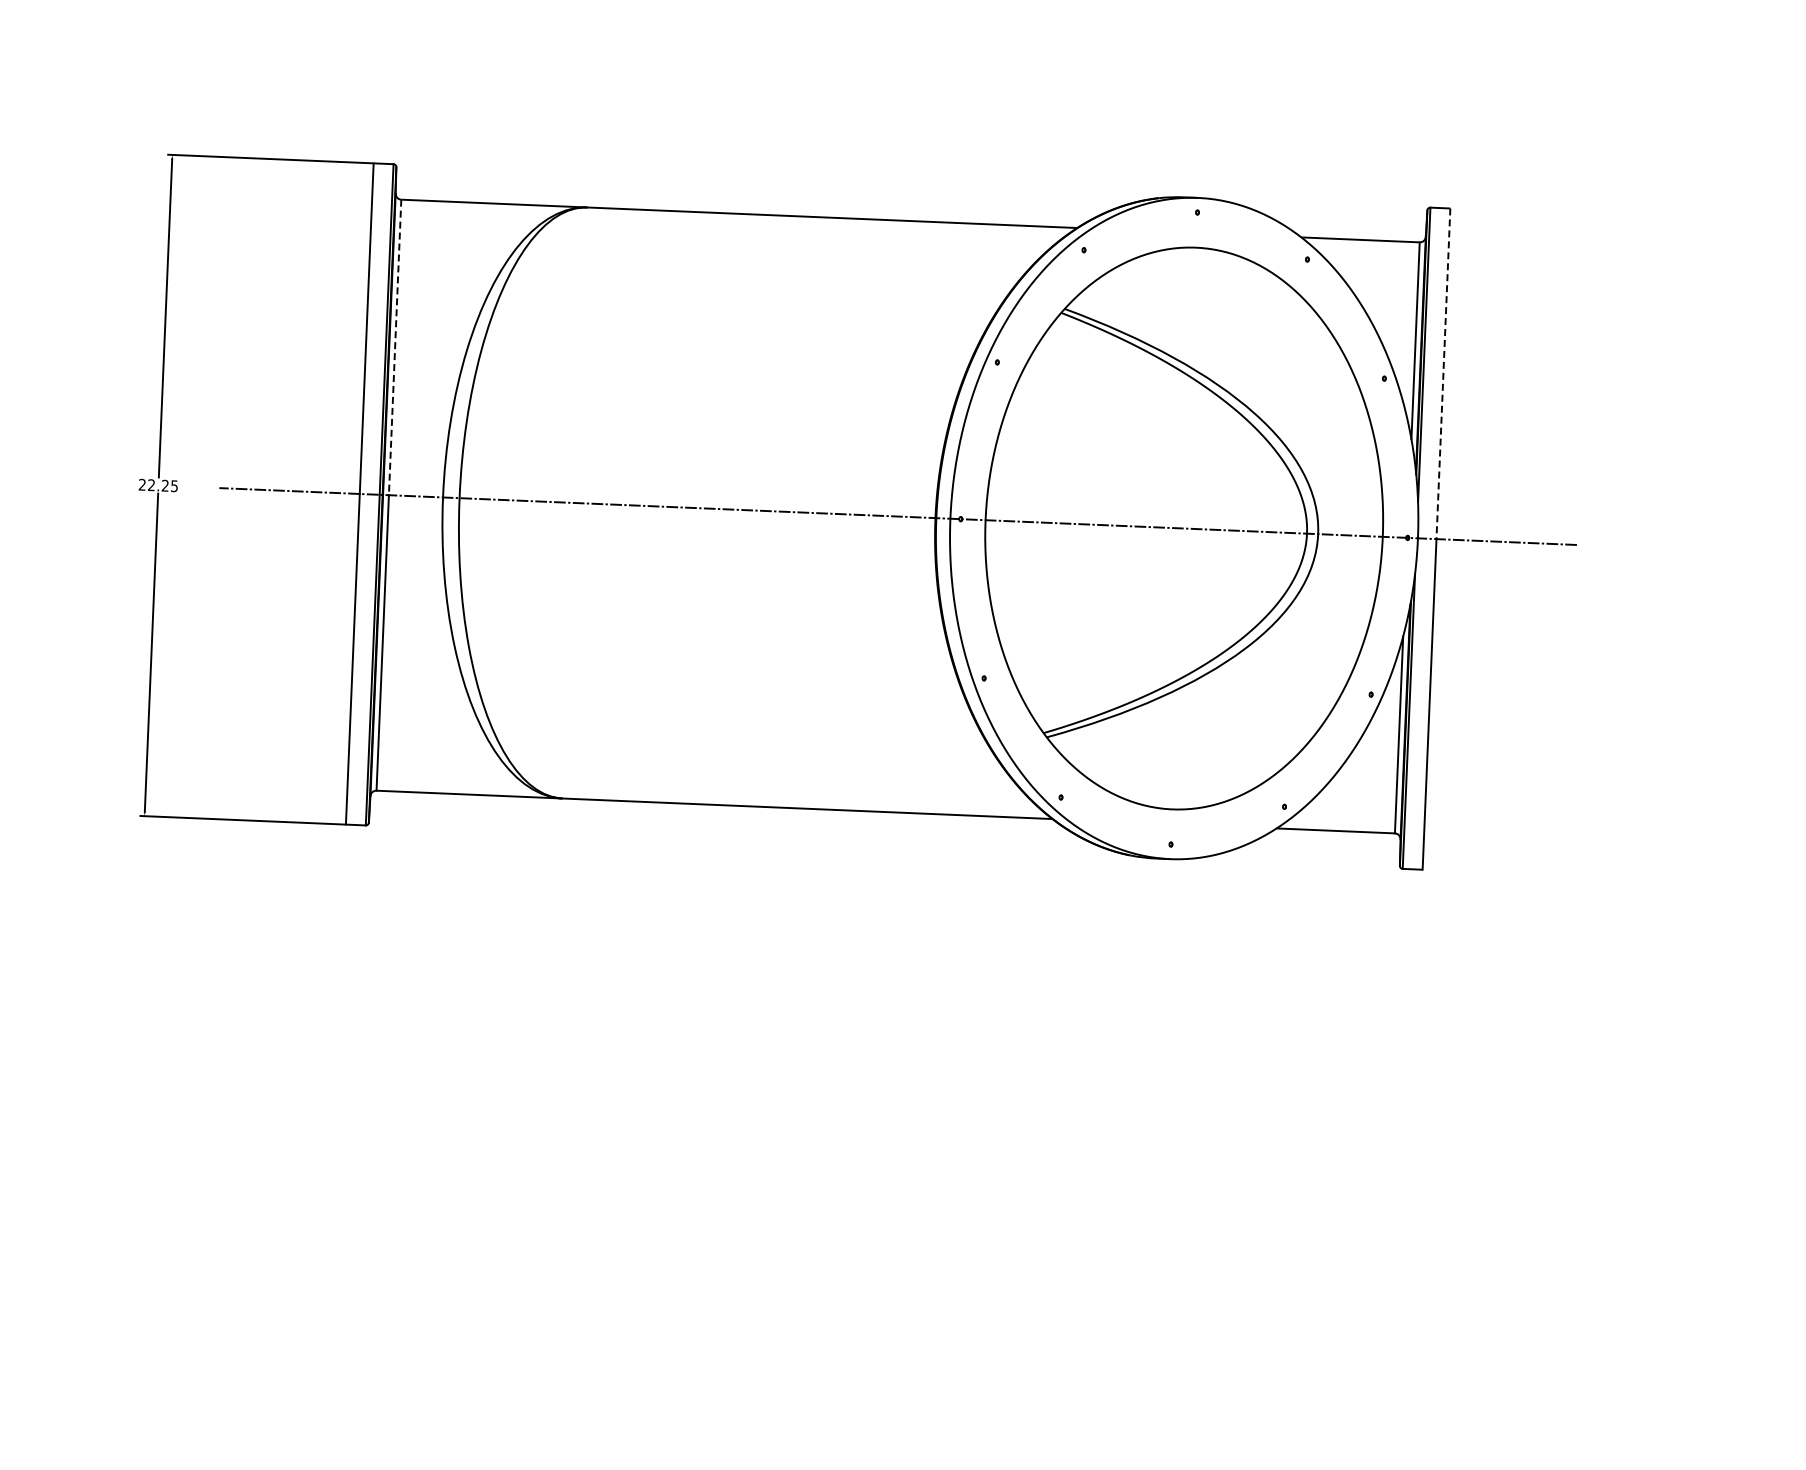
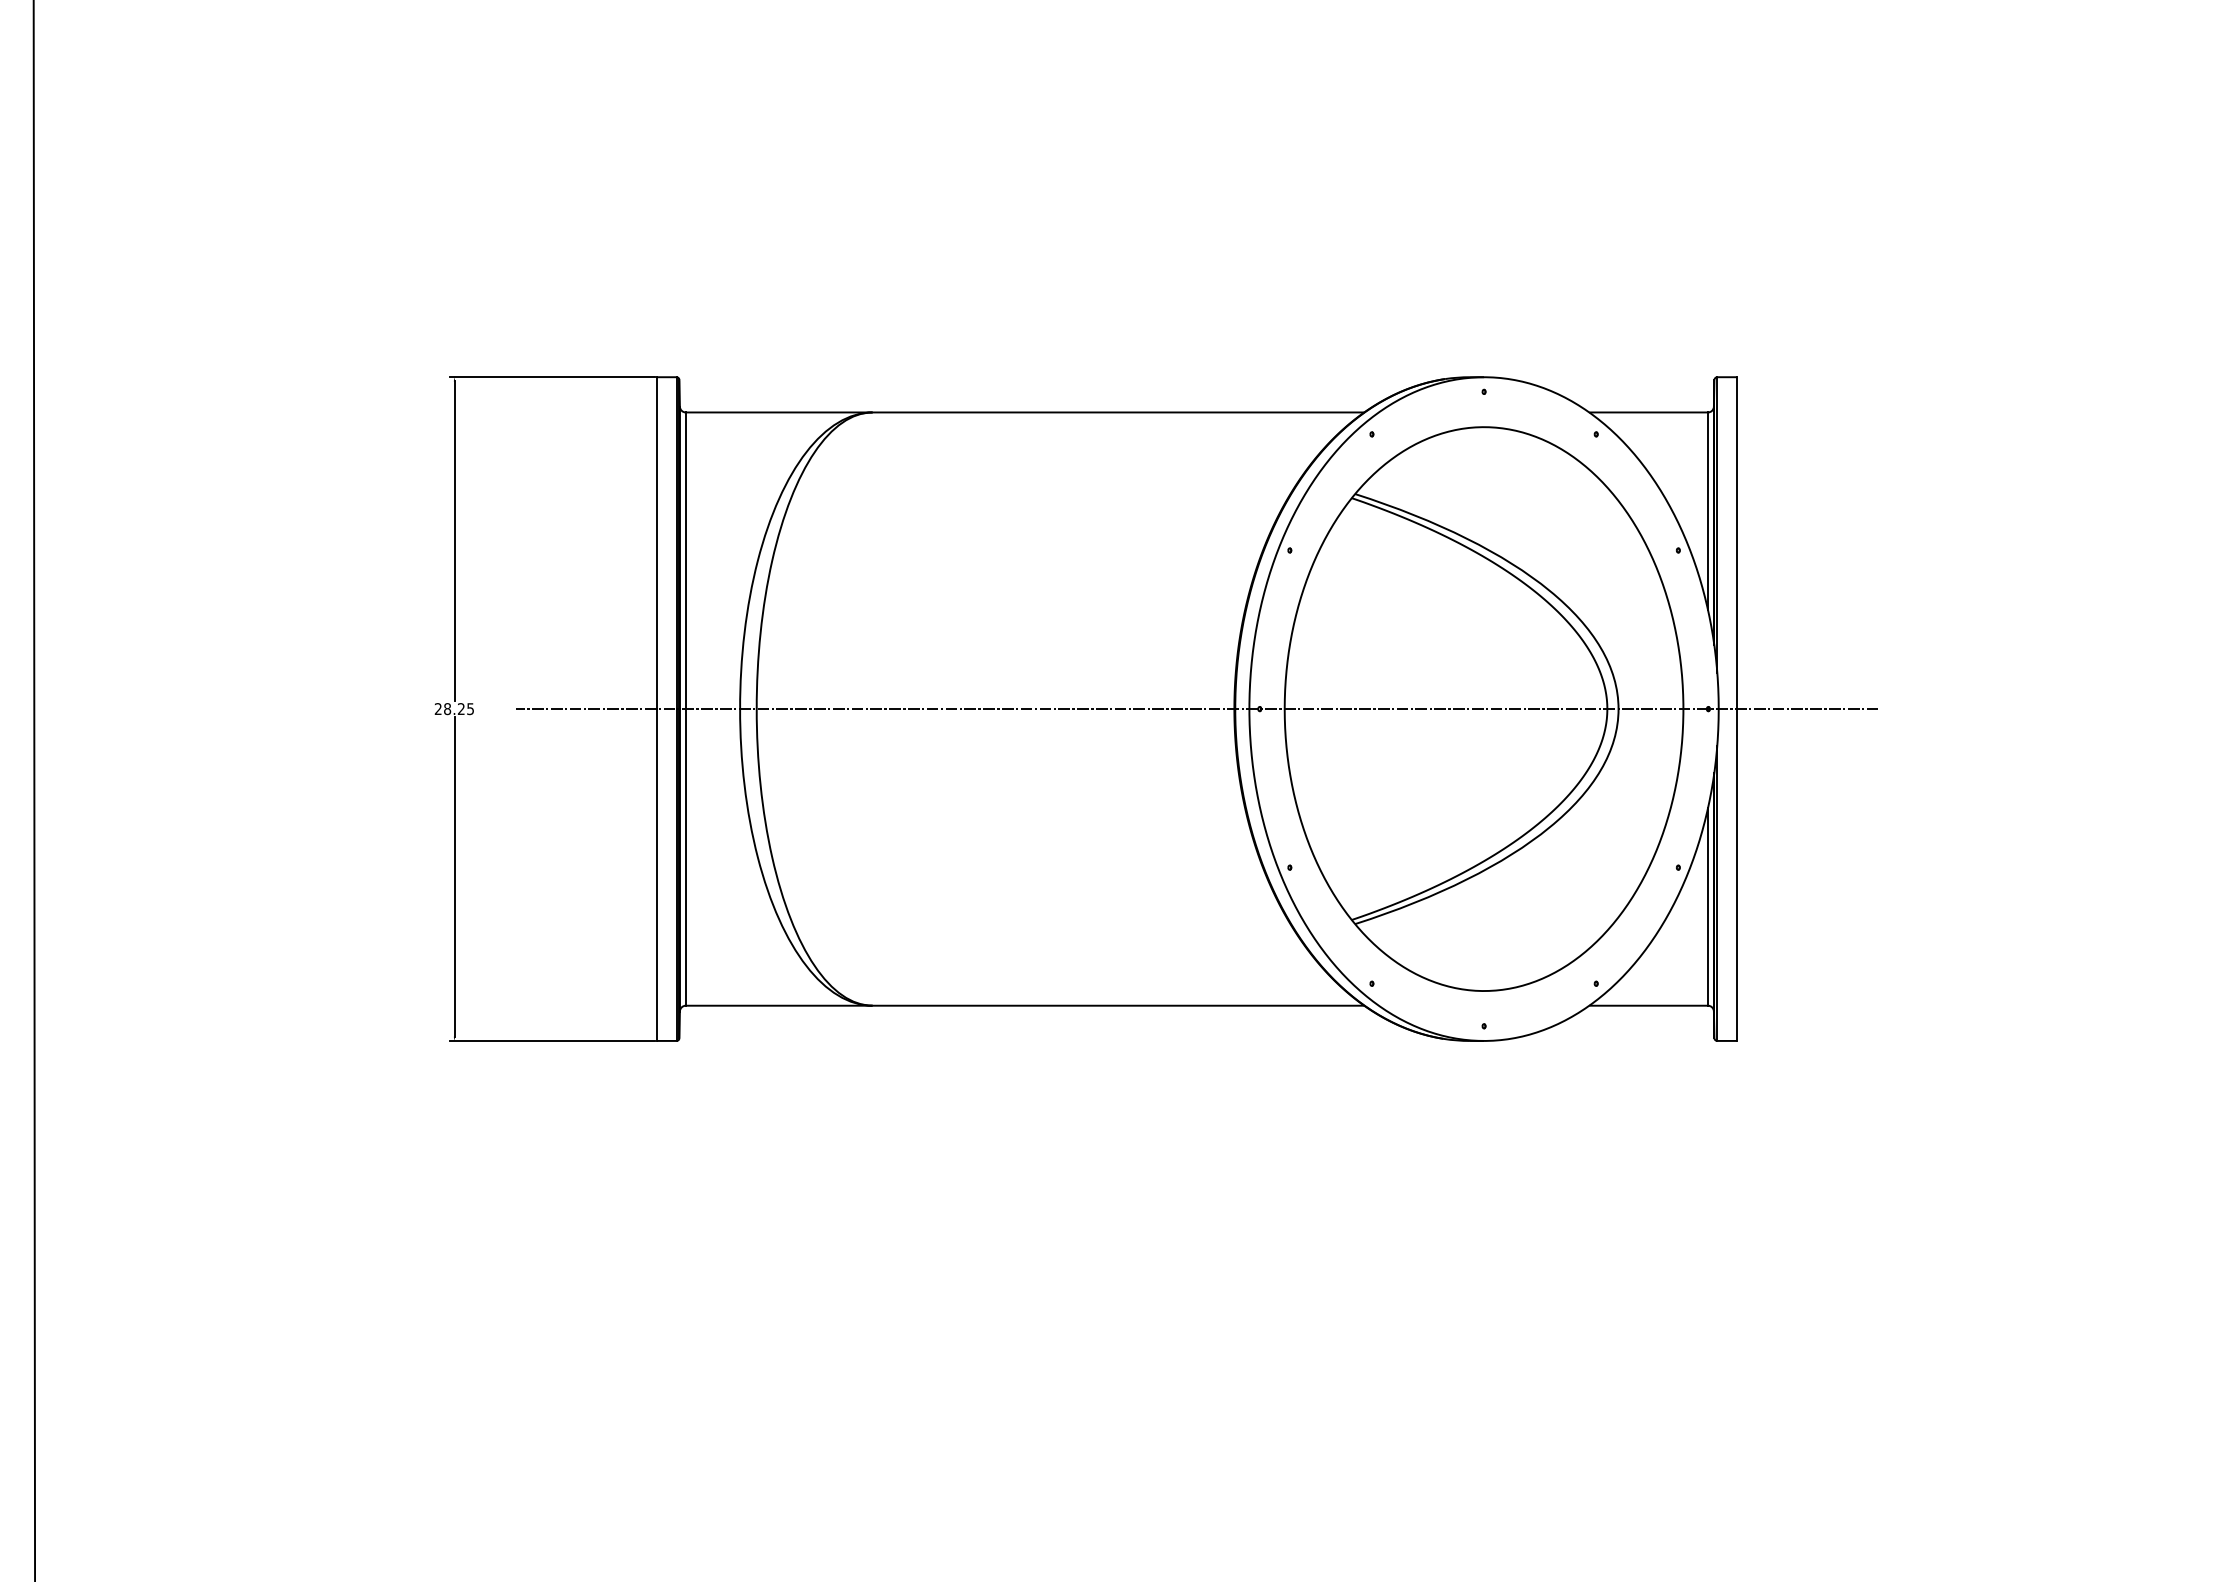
line: (394, 348) -> (685, 561), dashed -> solid
line: (1443, 374) -> (1737, 543), dashed -> solid
text: (151, 485) -> (447, 709), 22.25 -> 28.25

